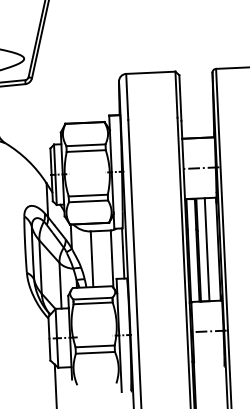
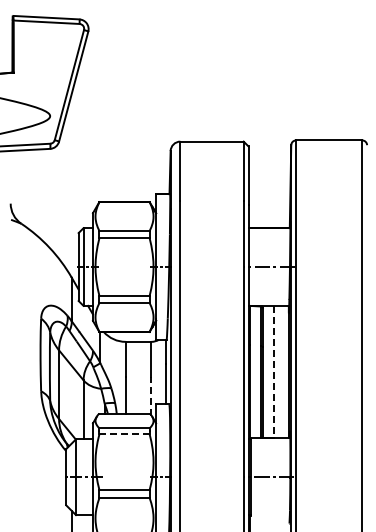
line: (207, 249) -> (274, 372), solid -> dashed
line: (112, 272) -> (151, 395), solid -> dashed
line: (93, 303) -> (125, 434), solid -> dashed

